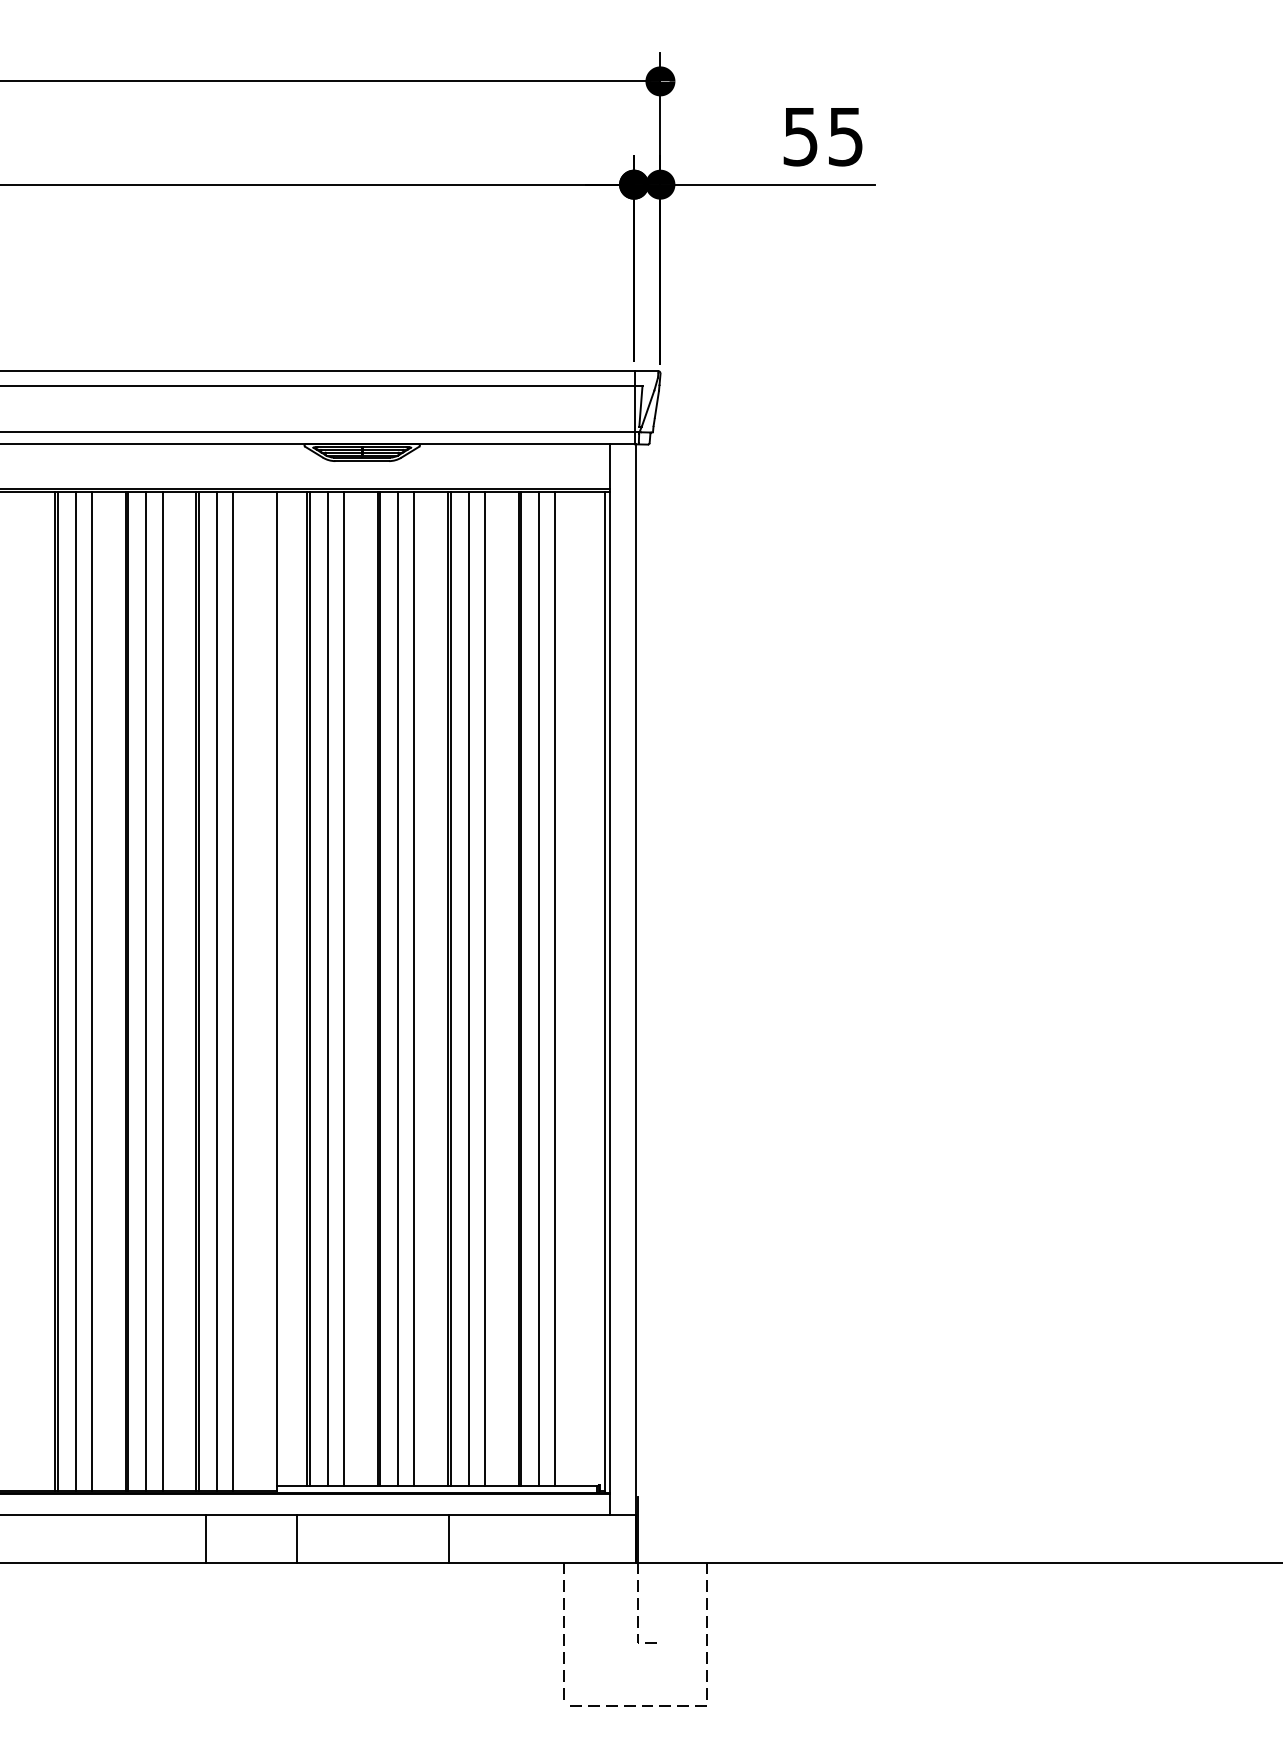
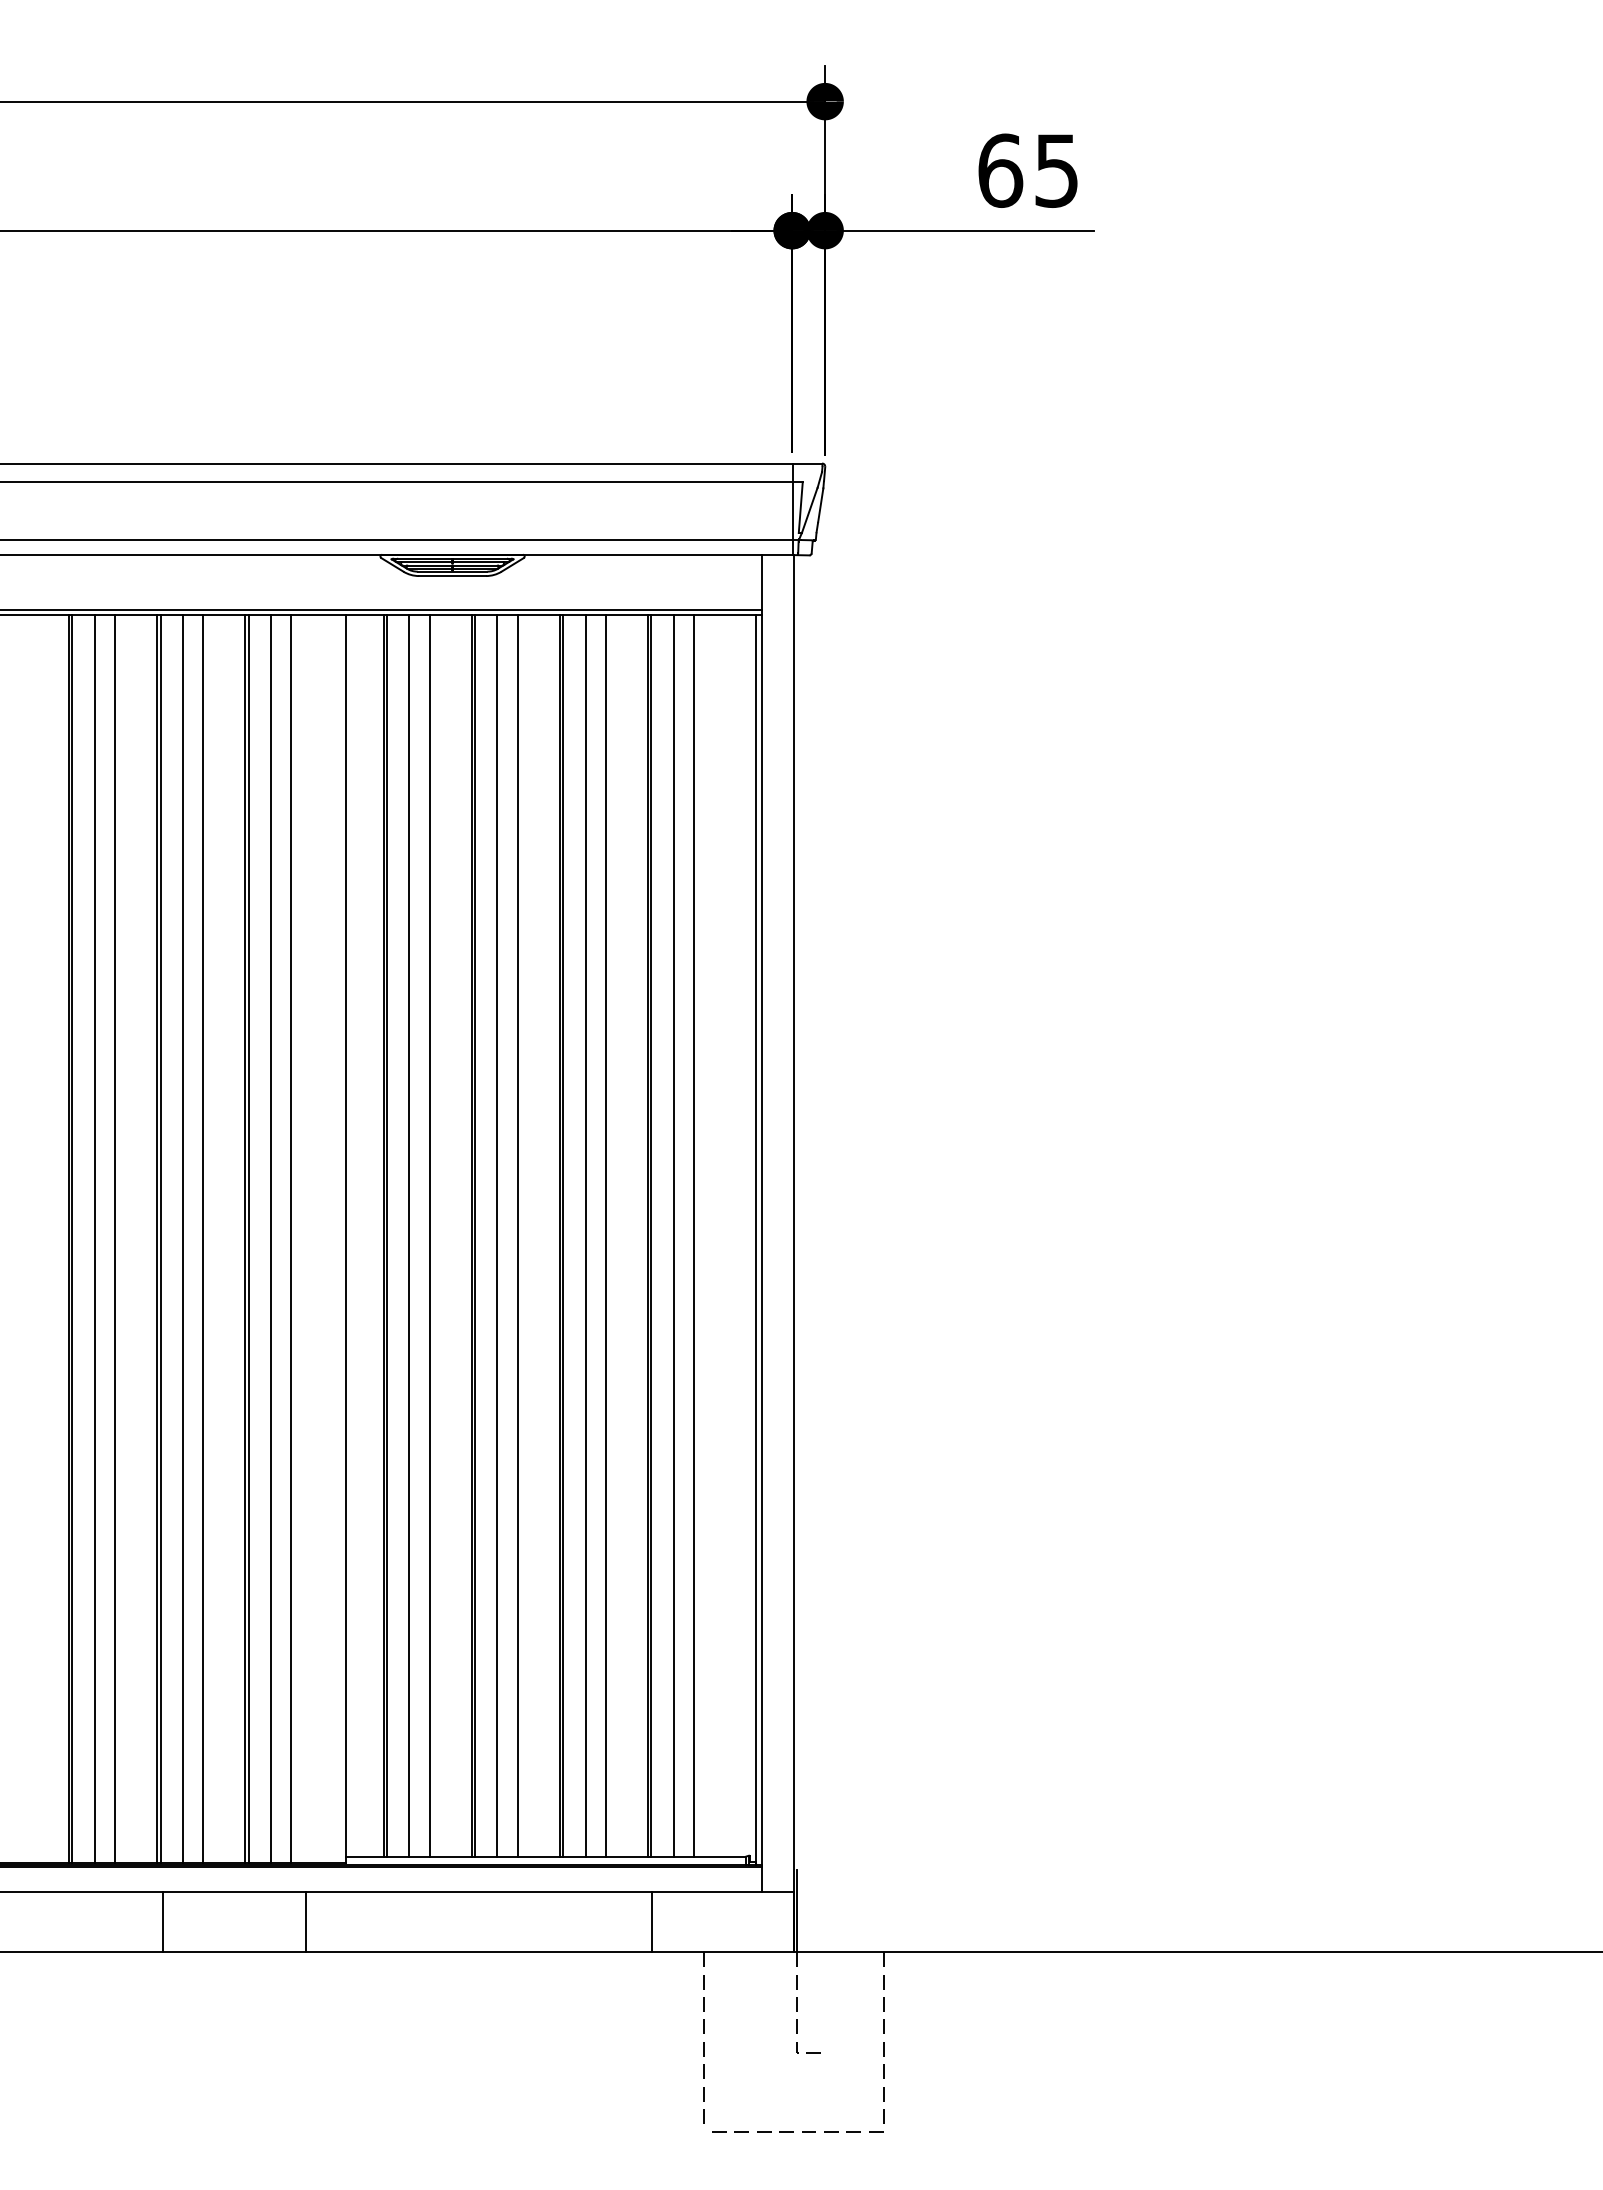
text: (800, 136) -> (1000, 170), 55 -> 65
line: (206, 1538) -> (163, 1922), moved
line: (297, 1538) -> (306, 1922), moved
line: (448, 1538) -> (652, 1922), moved

